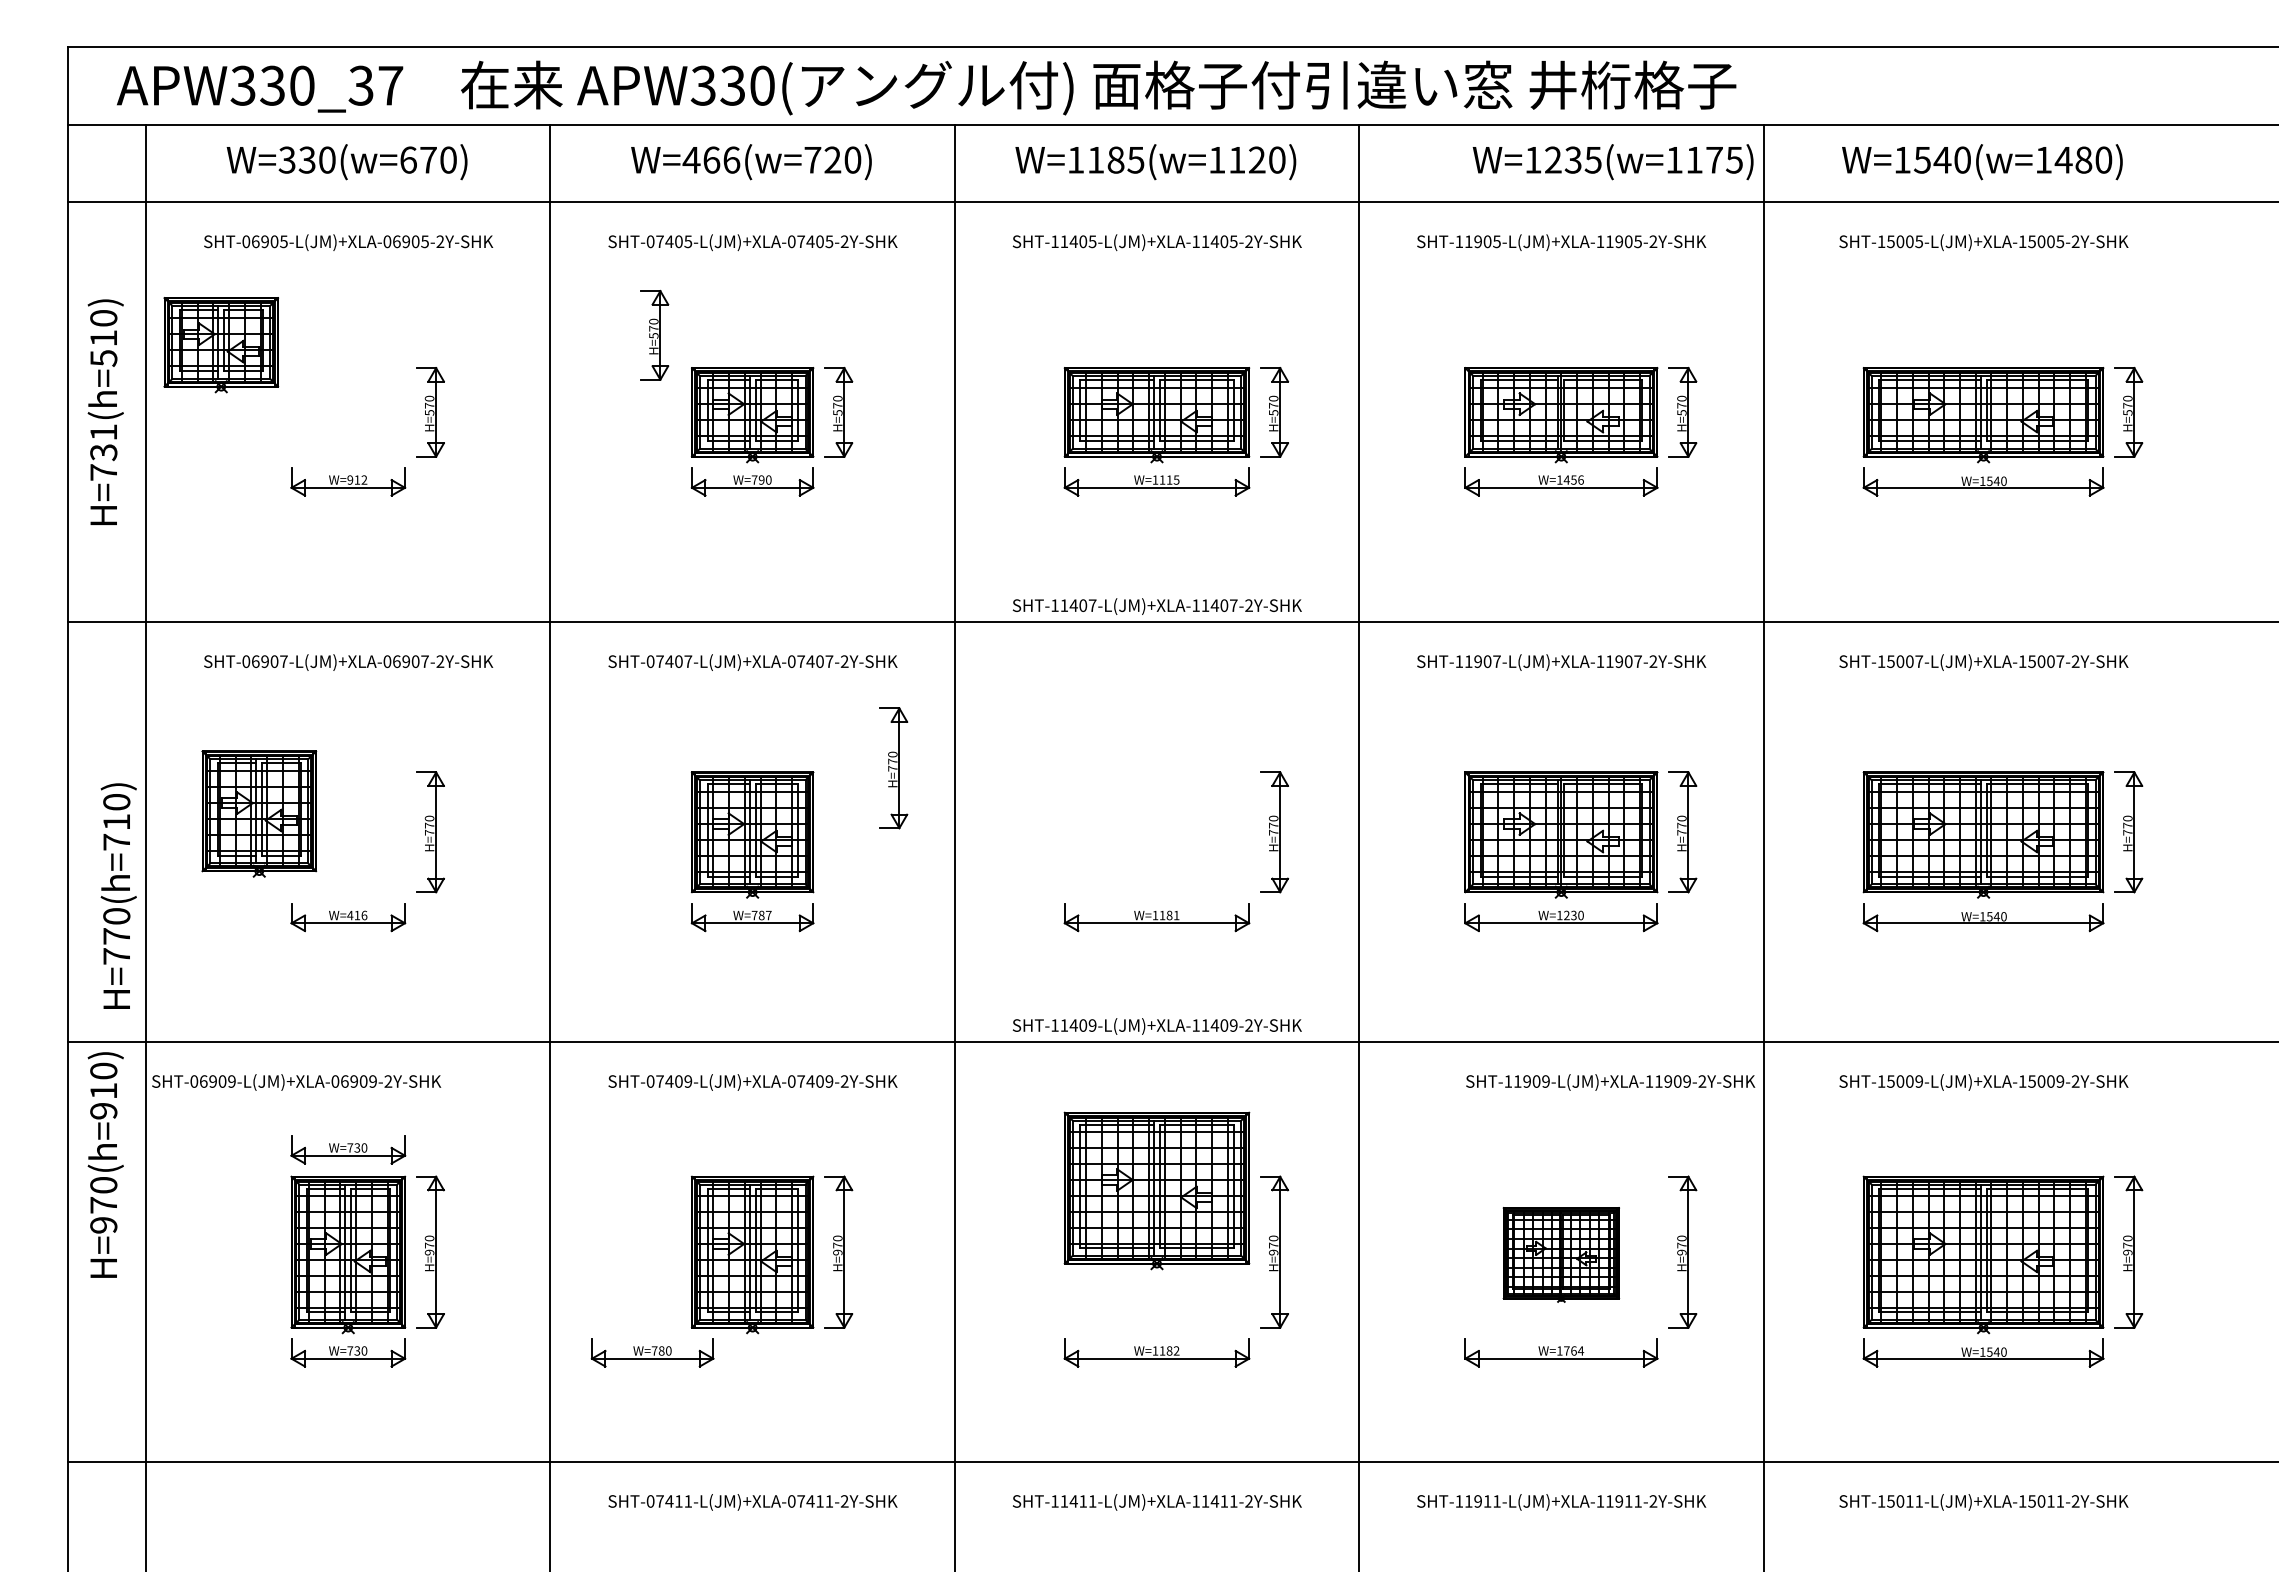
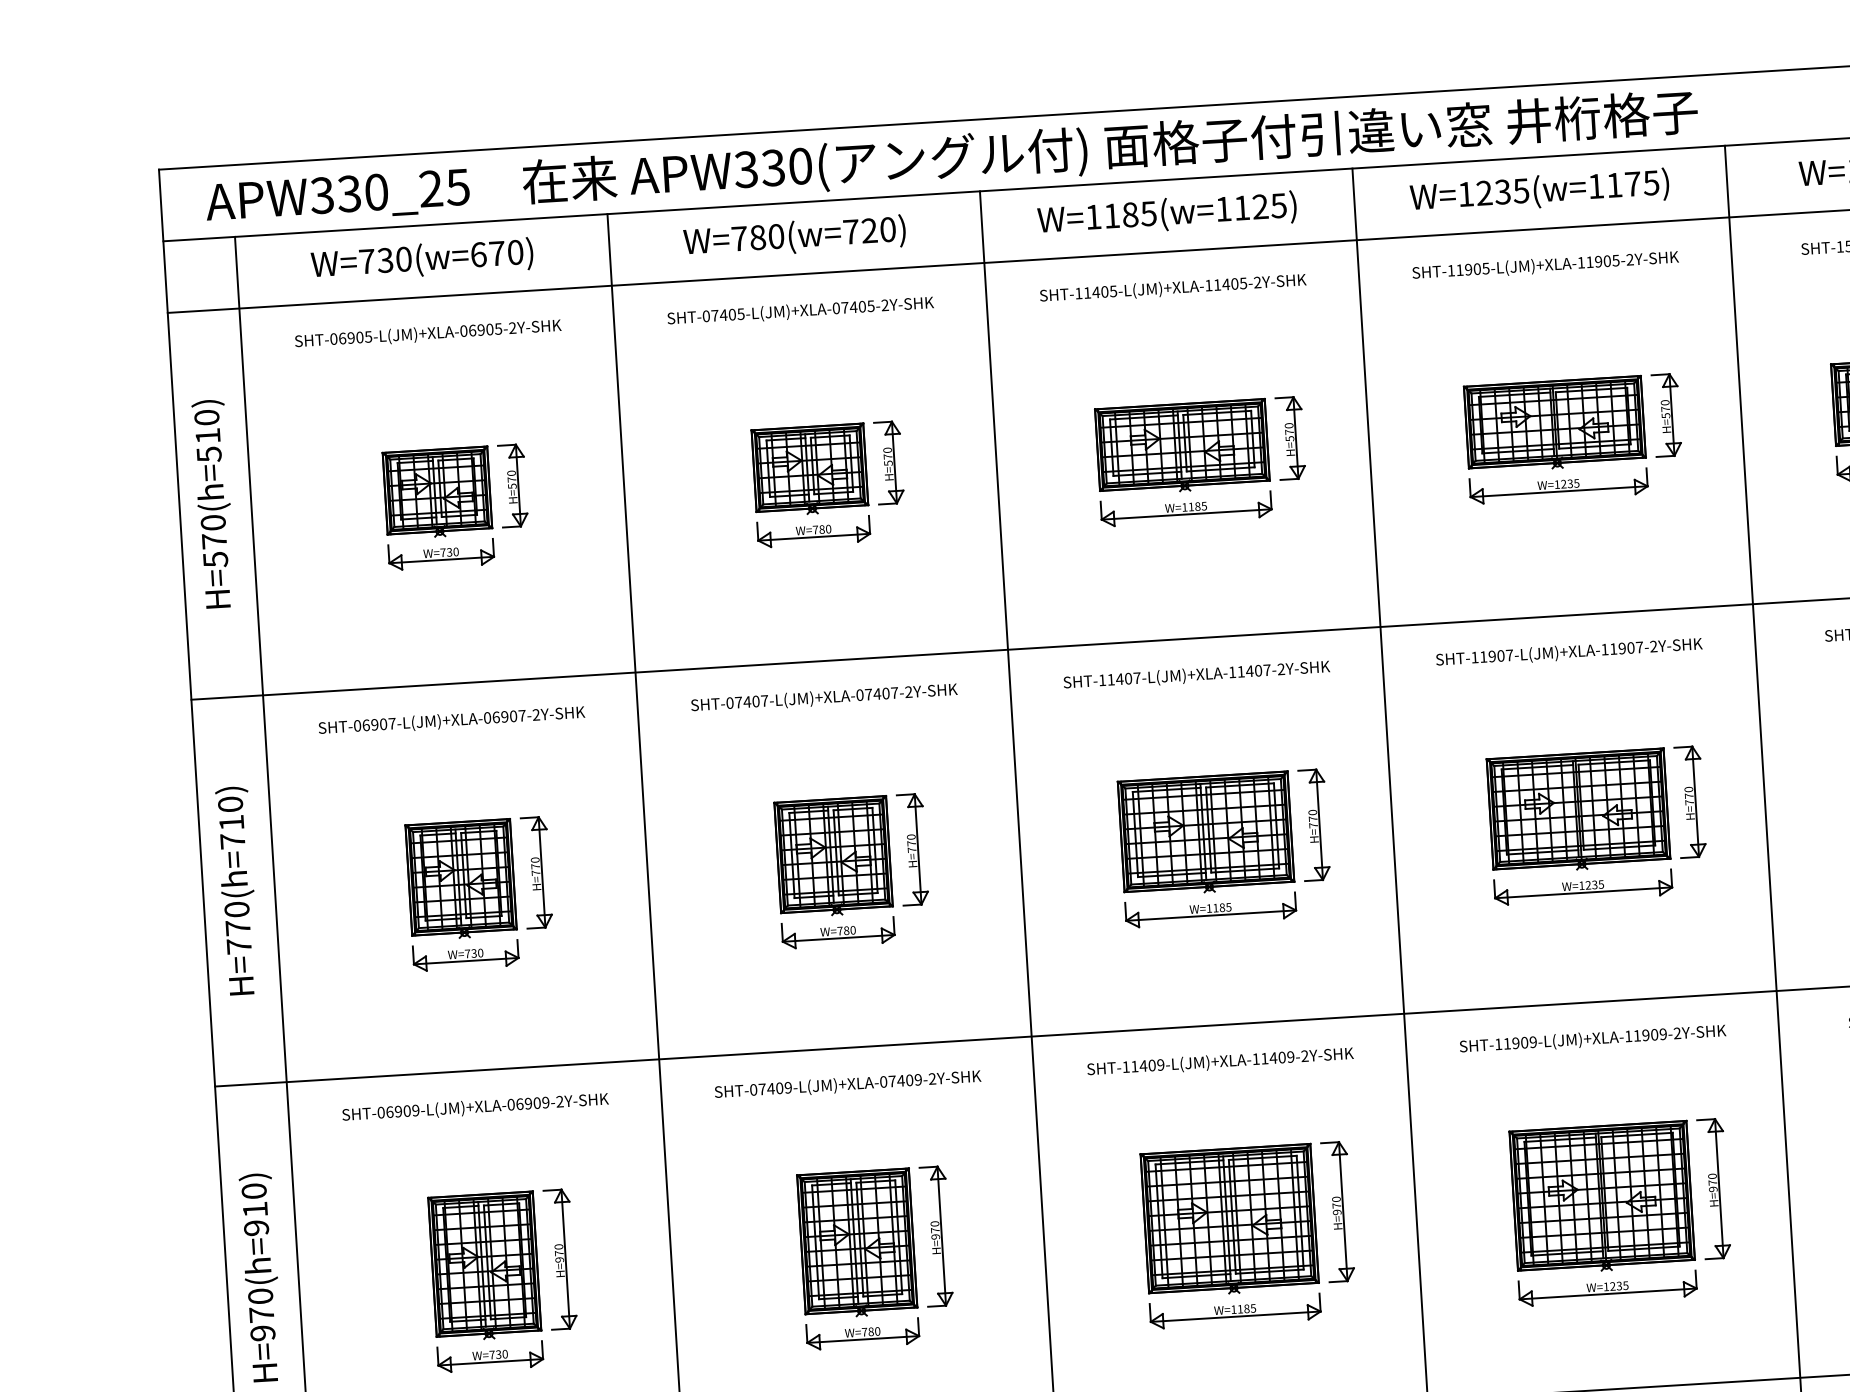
text: (375, 85) -> (444, 187), APW330_37 -> APW330_25
text: (286, 159) -> (366, 261), W=330(w=670) -> W=730(w=670)
text: (711, 159) -> (757, 237), W=466(w=720) -> W=780(w=720)
text: (1276, 159) -> (1278, 205), W=1185(w=1120) -> W=1185(w=1125)
text: (1612, 162) -> (1539, 192), moved
part: (654, 335) -> (715, 402), removed
part: (221, 345) -> (437, 493), moved
text: (103, 452) -> (214, 541), H=731(h=510) -> H=570(h=510)
text: (357, 479) -> (449, 551), W=912 -> W=730
text: (761, 479) -> (821, 529), W=790 -> W=780
text: (1169, 479) -> (1197, 506), W=1115 -> W=1185
text: (1573, 479) -> (1569, 483), W=1456 -> W=1235
text: (1156, 606) -> (1196, 675), moved
part: (893, 768) -> (912, 849), moved
part: (259, 813) -> (461, 879), moved
part: (1156, 834) -> (1205, 833), added
text: (118, 895) -> (237, 890), moved
text: (357, 915) -> (474, 953), W=416 -> W=730
text: (768, 915) -> (852, 930), W=787 -> W=780
text: (1176, 915) -> (1228, 907), W=1181 -> W=1185
text: (1580, 915) -> (1600, 884), W=1230 -> W=1235
text: (1156, 1026) -> (1219, 1062), moved
text: (296, 1082) -> (475, 1107), moved
text: (1610, 1082) -> (1592, 1039), moved
part: (348, 1149) -> (479, 1169), removed
text: (105, 1164) -> (261, 1277), moved
part: (1156, 1190) -> (1229, 1220), moved
part: (1561, 1254) -> (1602, 1197), size x1.67
text: (1176, 1350) -> (1253, 1308), W=1182 -> W=1185
text: (1574, 1350) -> (1619, 1285), W=1764 -> W=1235
part: (652, 1352) -> (862, 1333), moved

